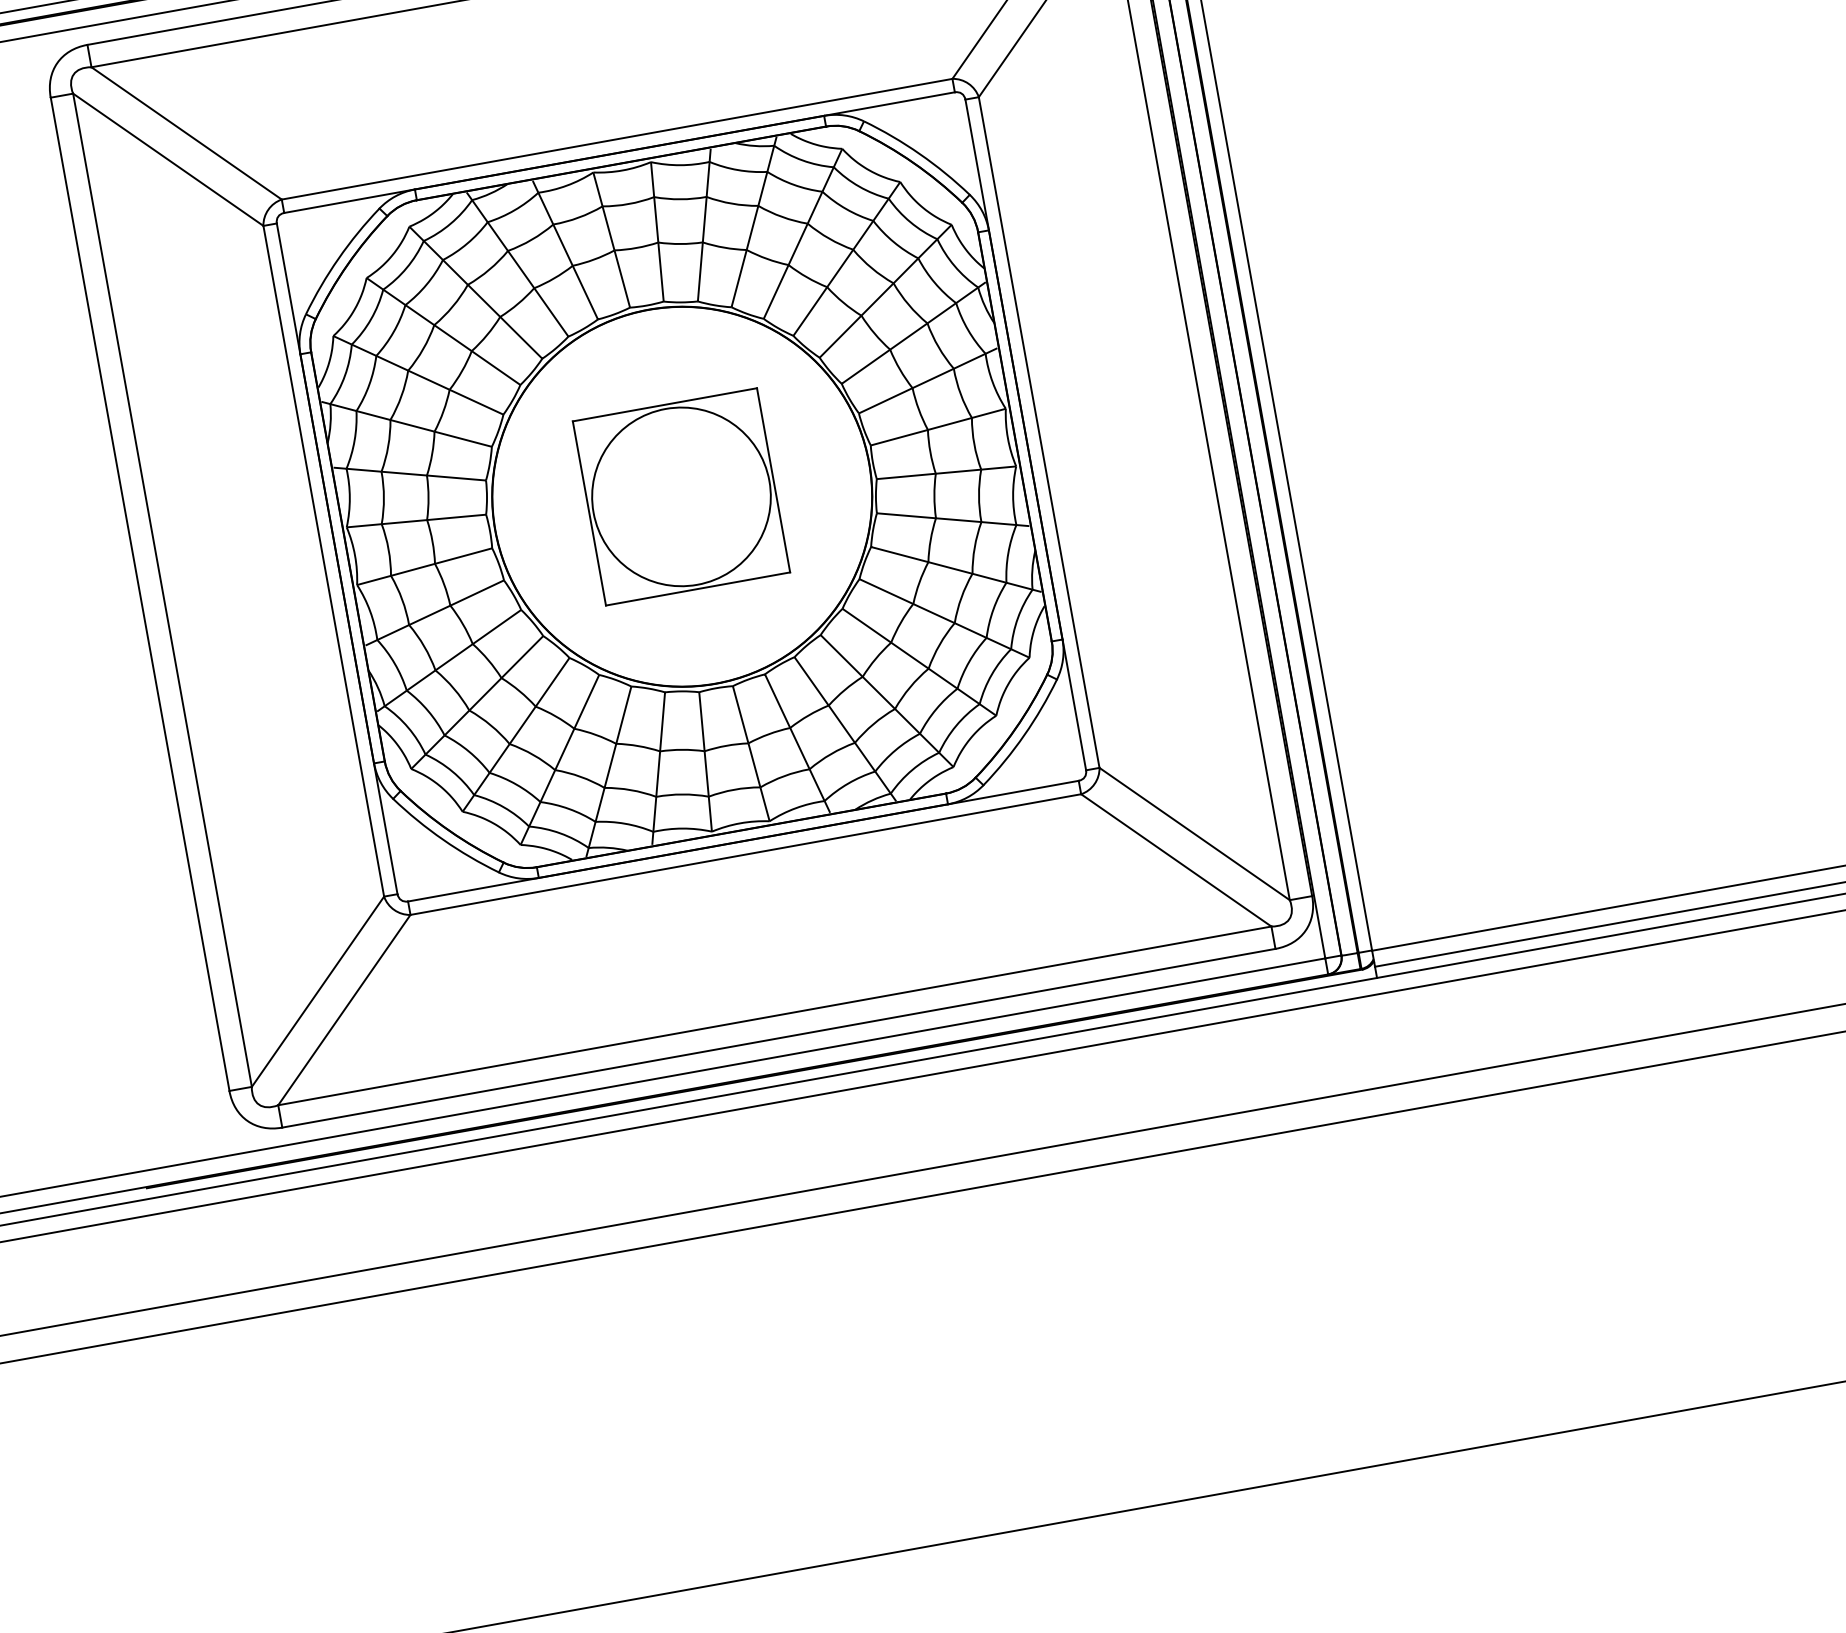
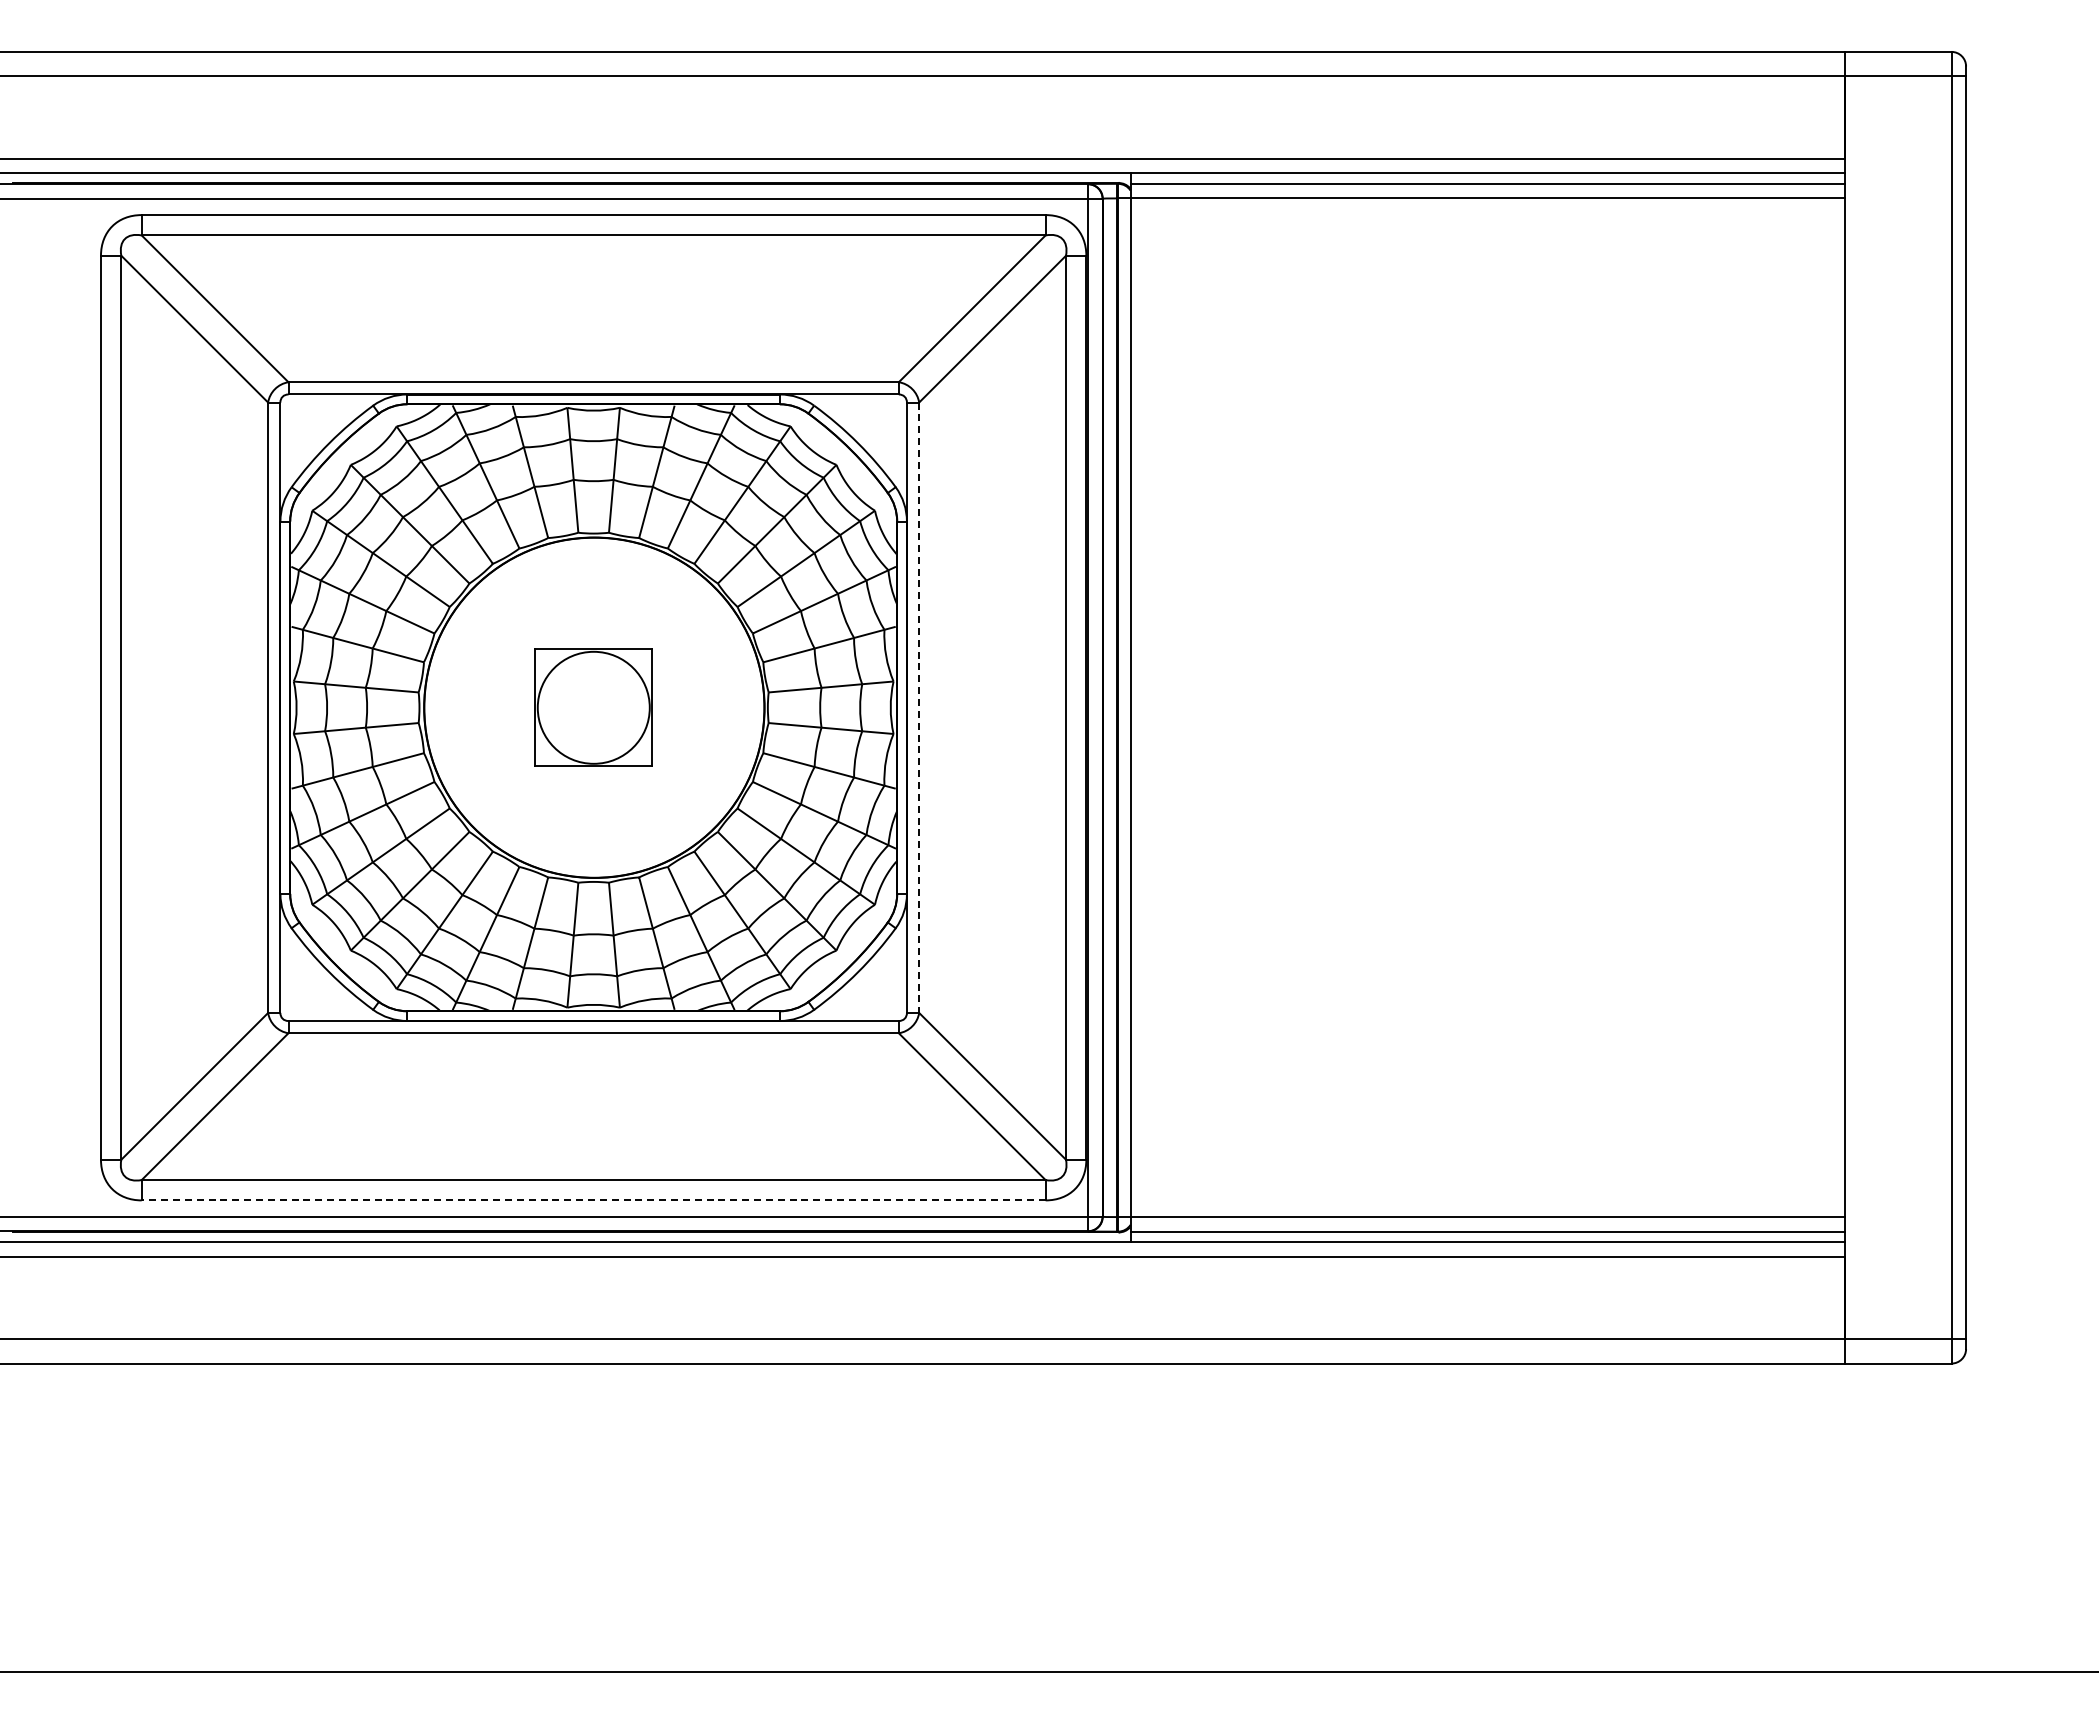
line: (1039, 433) -> (919, 708), solid -> dashed
part: (681, 496) -> (593, 707), size x0.7
line: (778, 1038) -> (593, 1200), solid -> dashed

